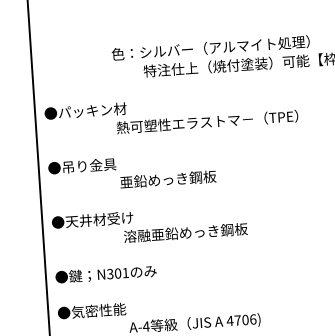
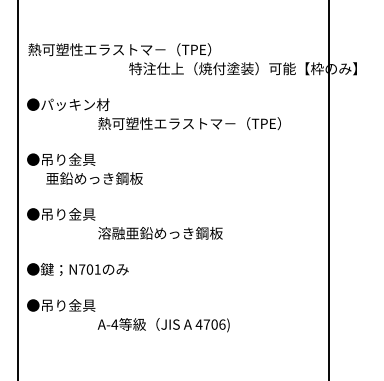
text: (175, 50) -> (162, 49), 色：シルバー（アルマイト処理） -> 熱可塑性エラストマ－（TPE）
text: (168, 179) -> (94, 178), moved
text: (99, 219) -> (74, 214), ●天井材受け -> ●吊り金具
text: (110, 273) -> (82, 269), N301 -> N701
text: (99, 310) -> (68, 305), ●気密性能 -> ●吊り金具

